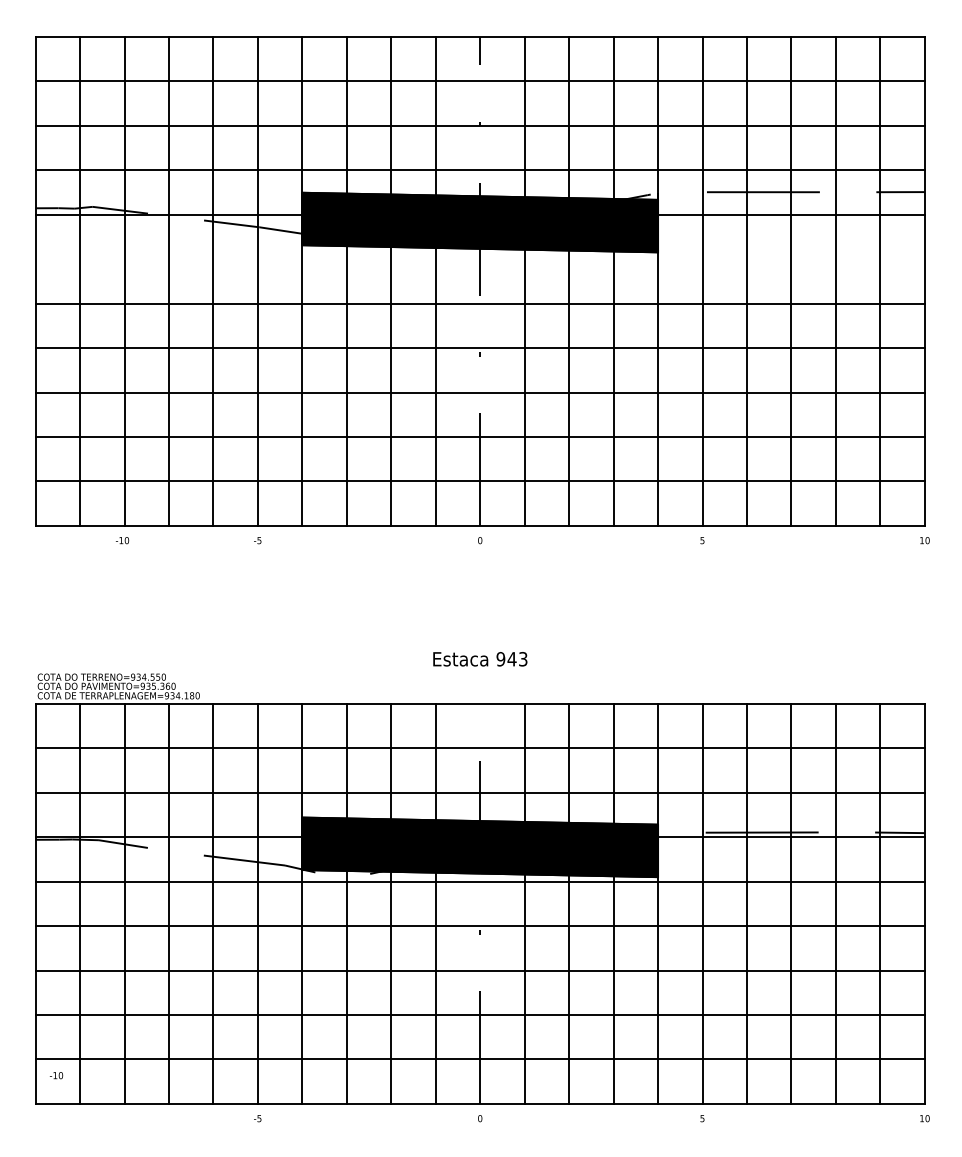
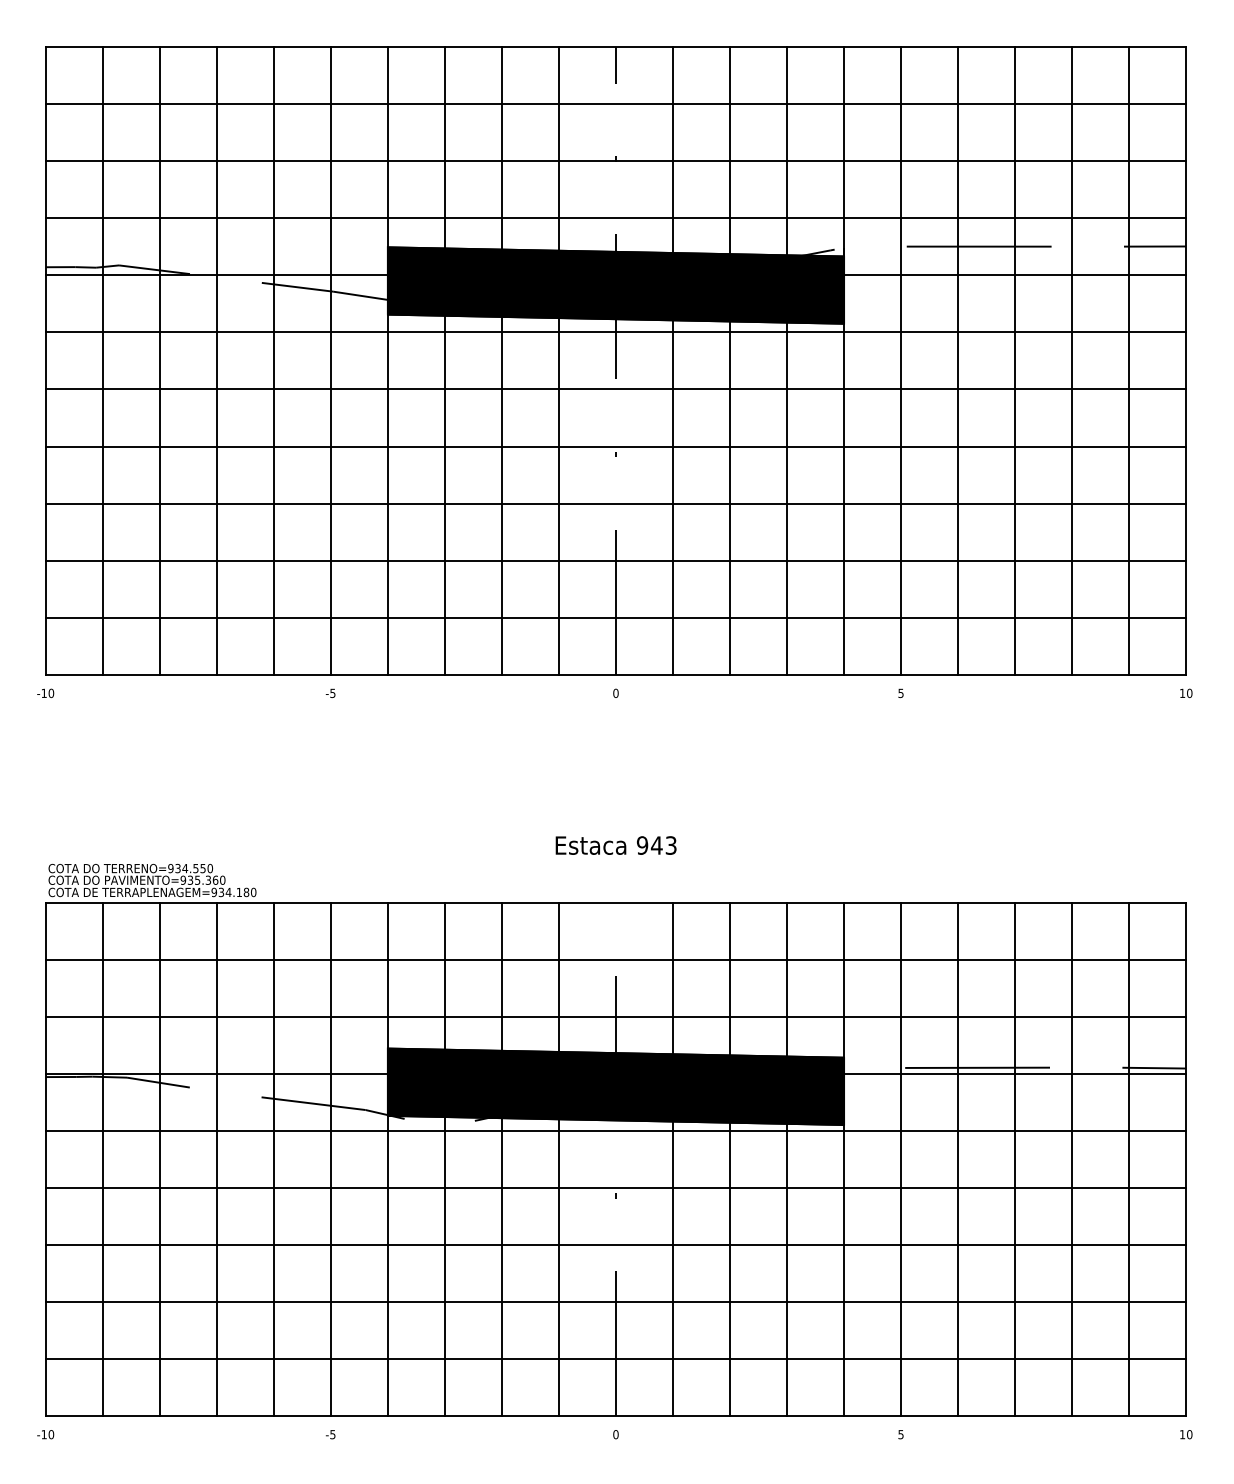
line: (479, 259) -> (615, 332), added
text: (122, 540) -> (45, 693), moved
text: (56, 1075) -> (45, 1434), moved

